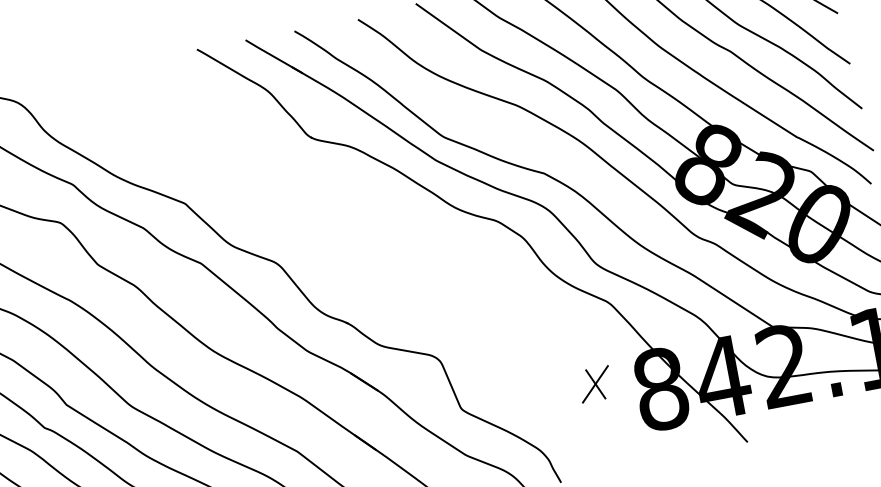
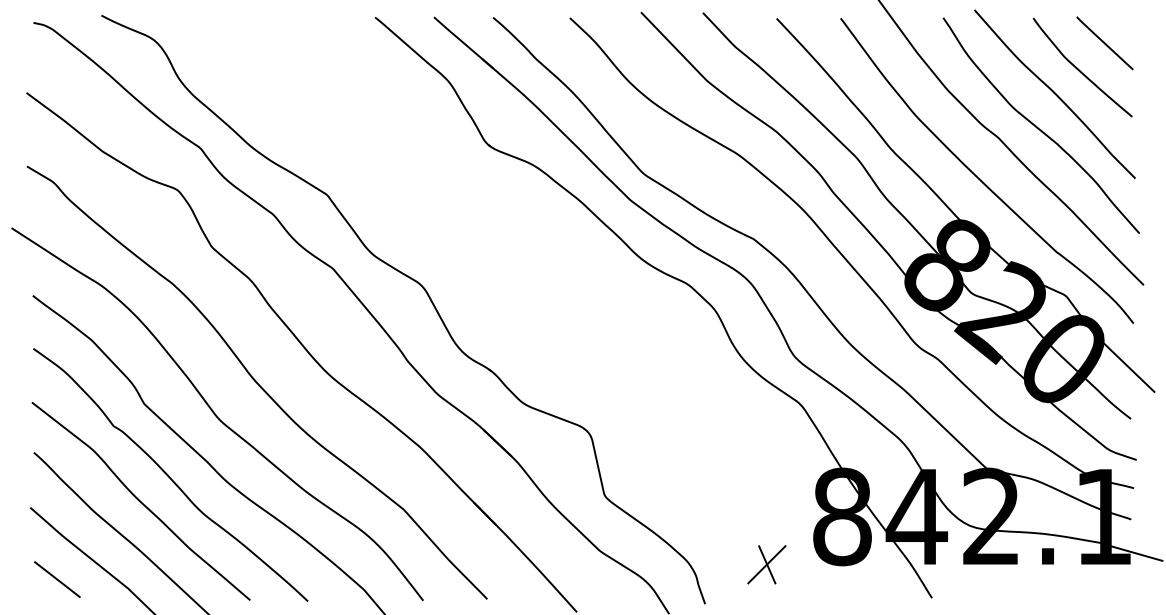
part: (595, 384) -> (766, 564), moved

